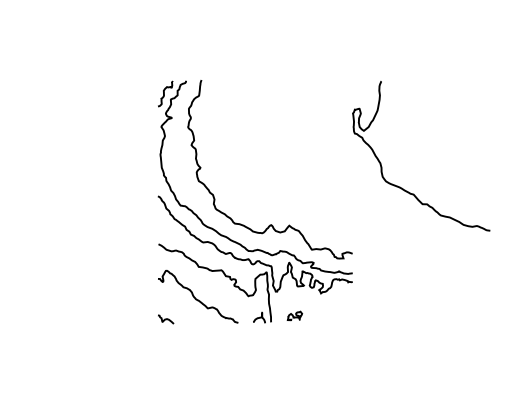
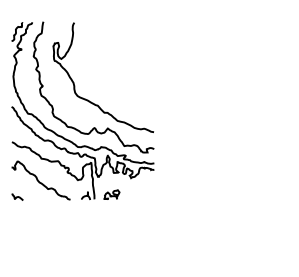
curve: (400, 186) -> (88, 99), moved
part: (294, 315) -> (111, 194), size x1.43

